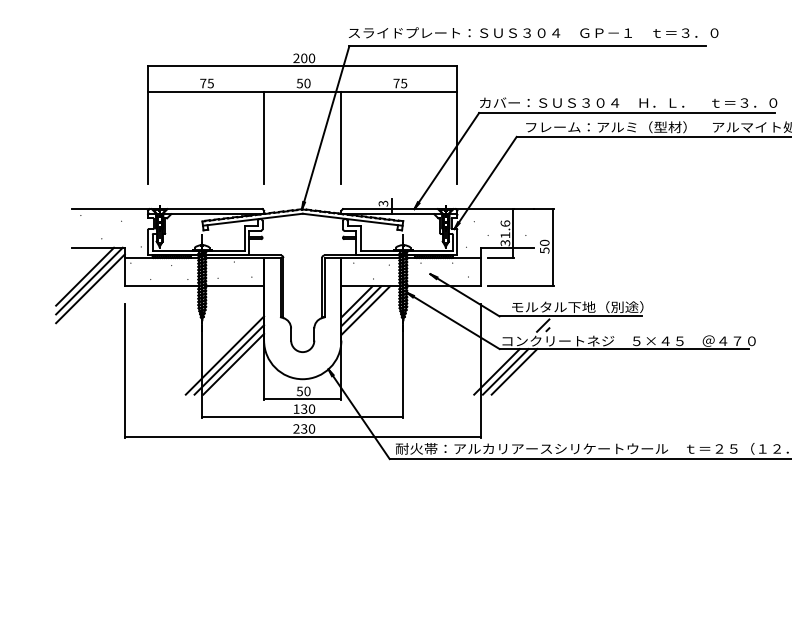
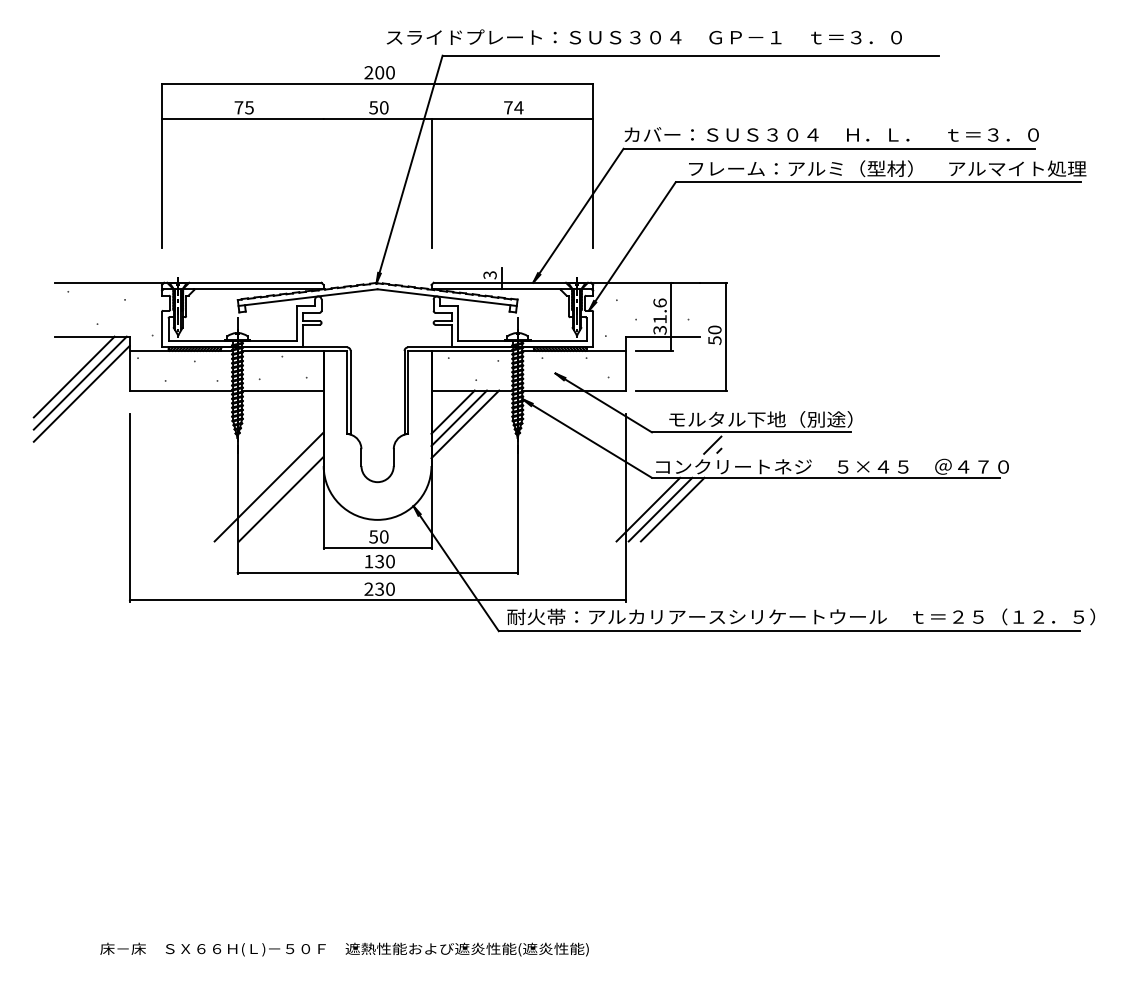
text: (532, 32) -> (643, 36), moved
text: (403, 83) -> (518, 107), 75 -> 74
line: (263, 137) -> (323, 183), removed
line: (228, 359) -> (274, 492), removed

